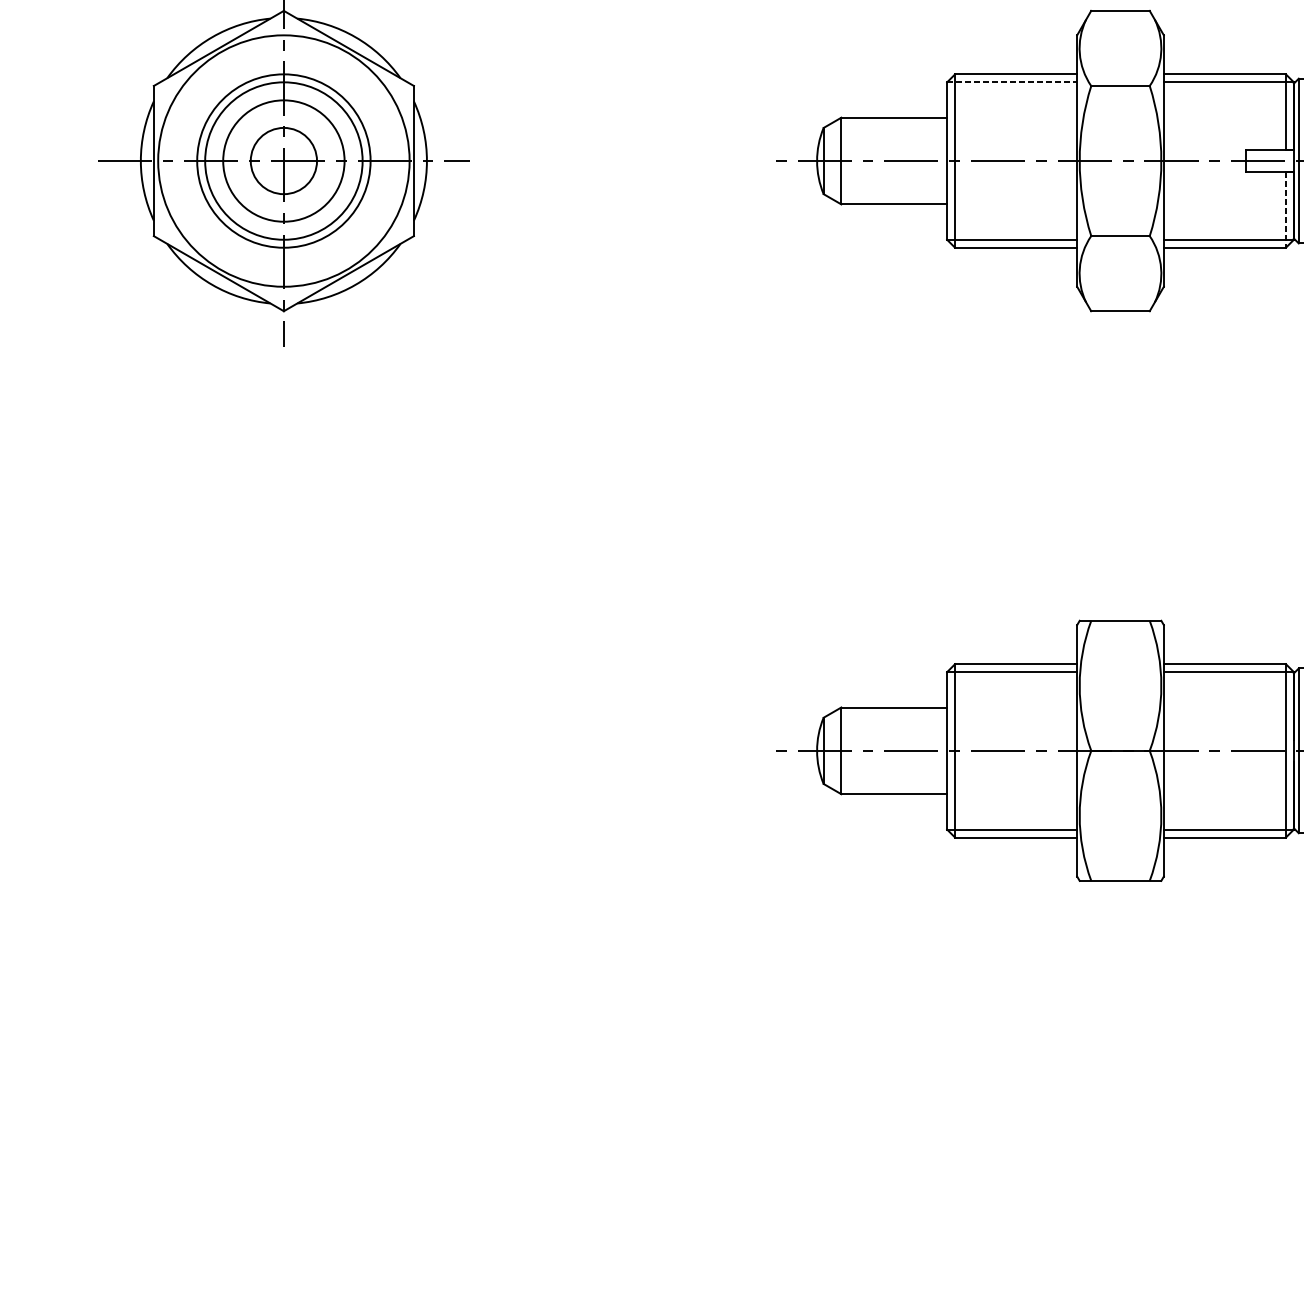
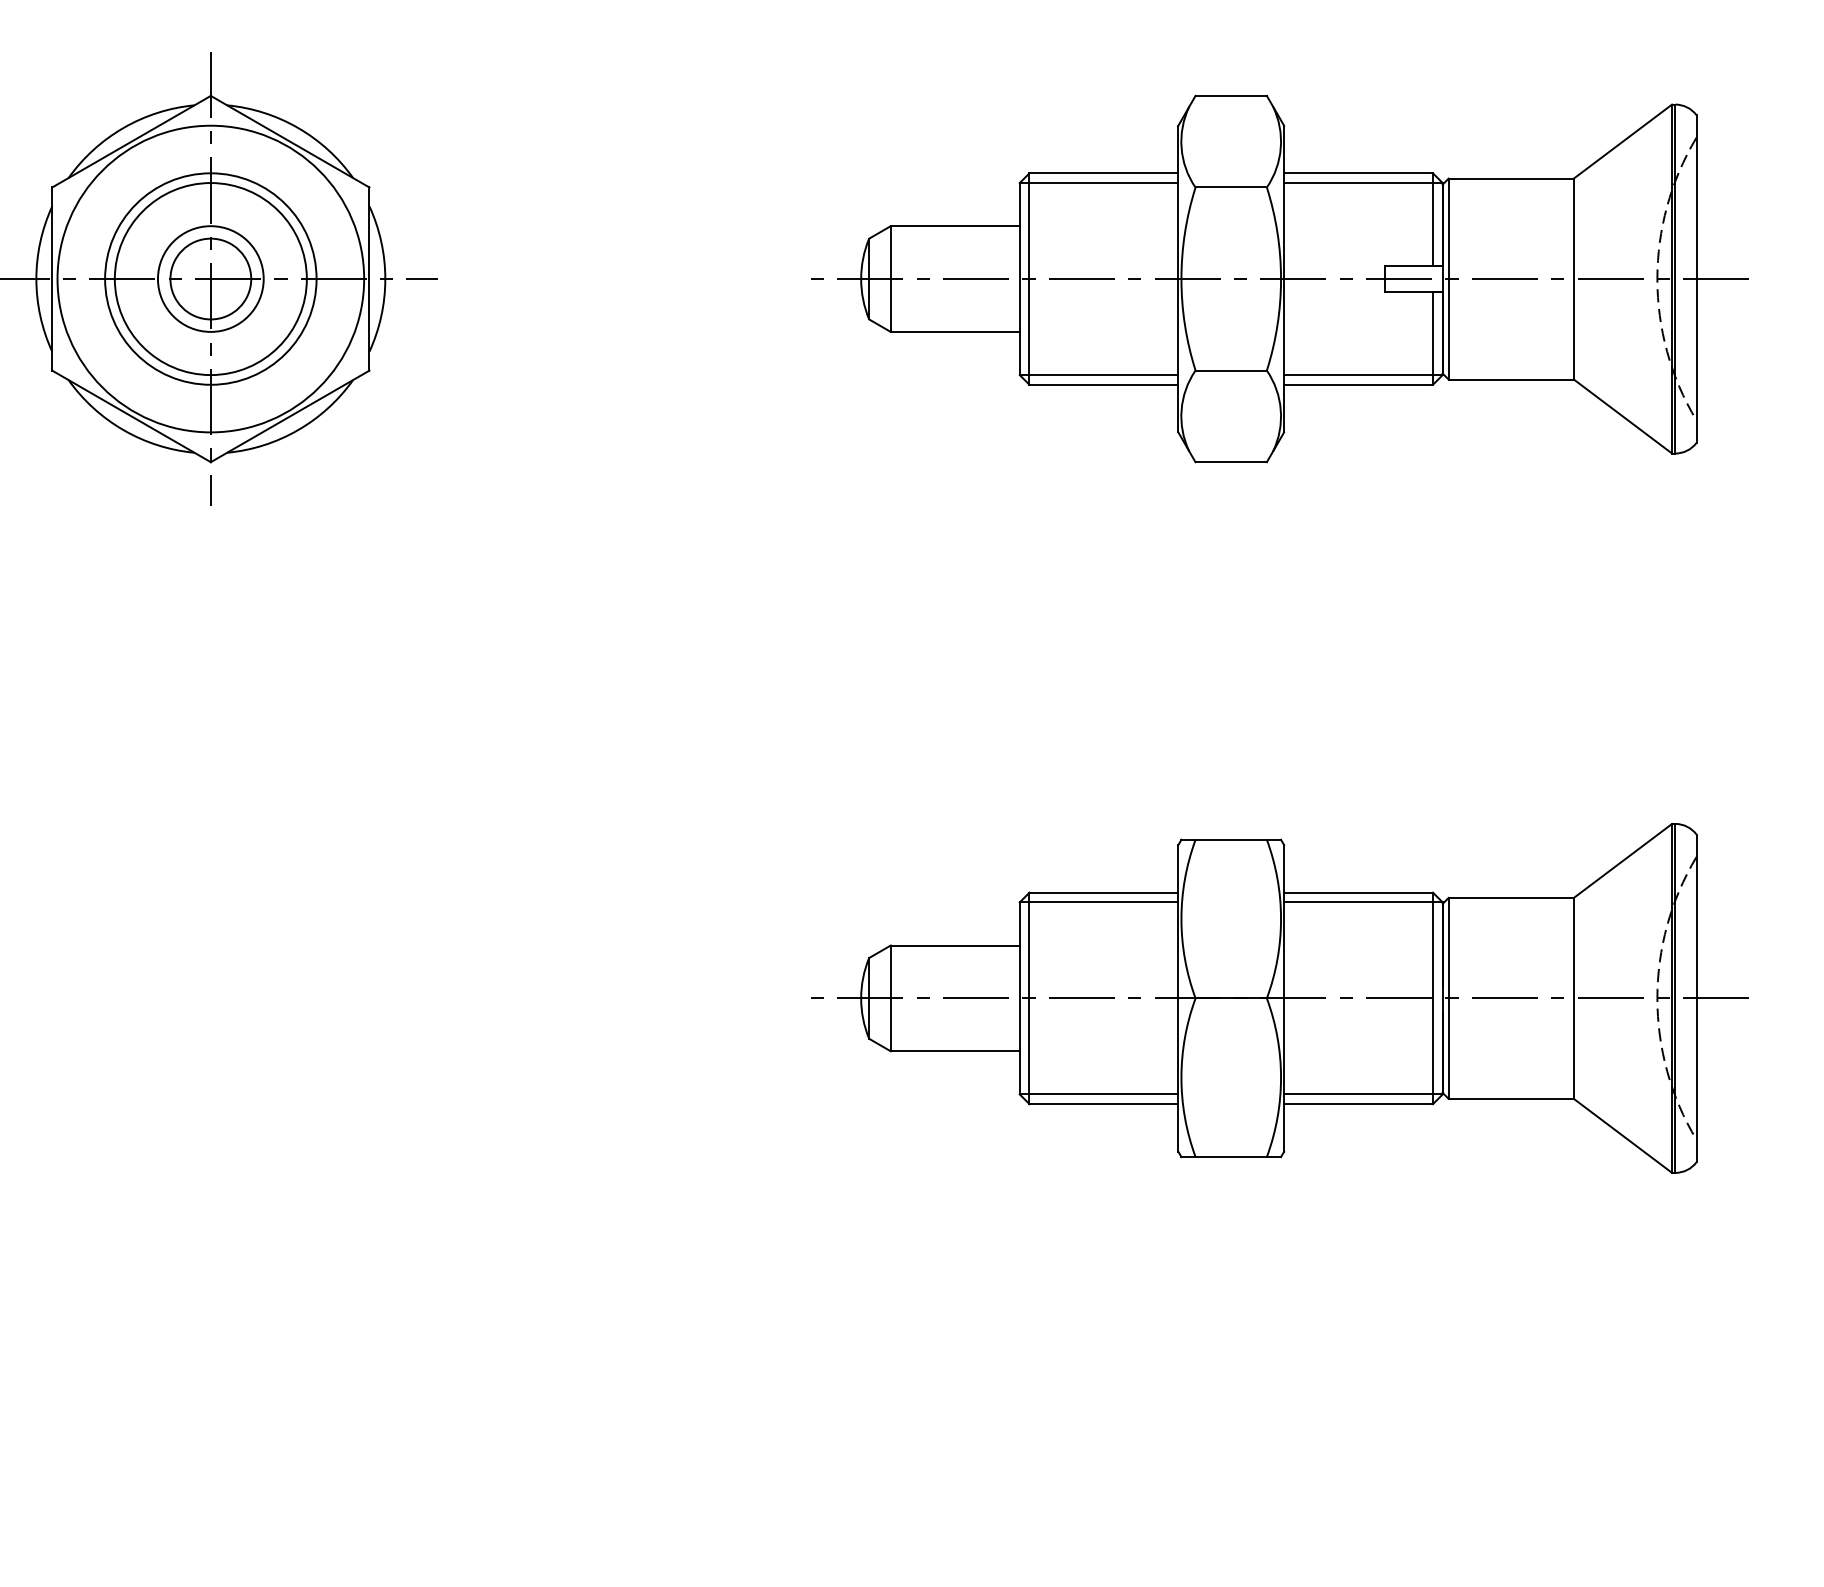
line: (1012, 82) -> (1099, 183), dashed -> solid
circle: (283, 160) -> (210, 278), size x0.71
line: (1285, 210) -> (1432, 339), dashed -> solid

